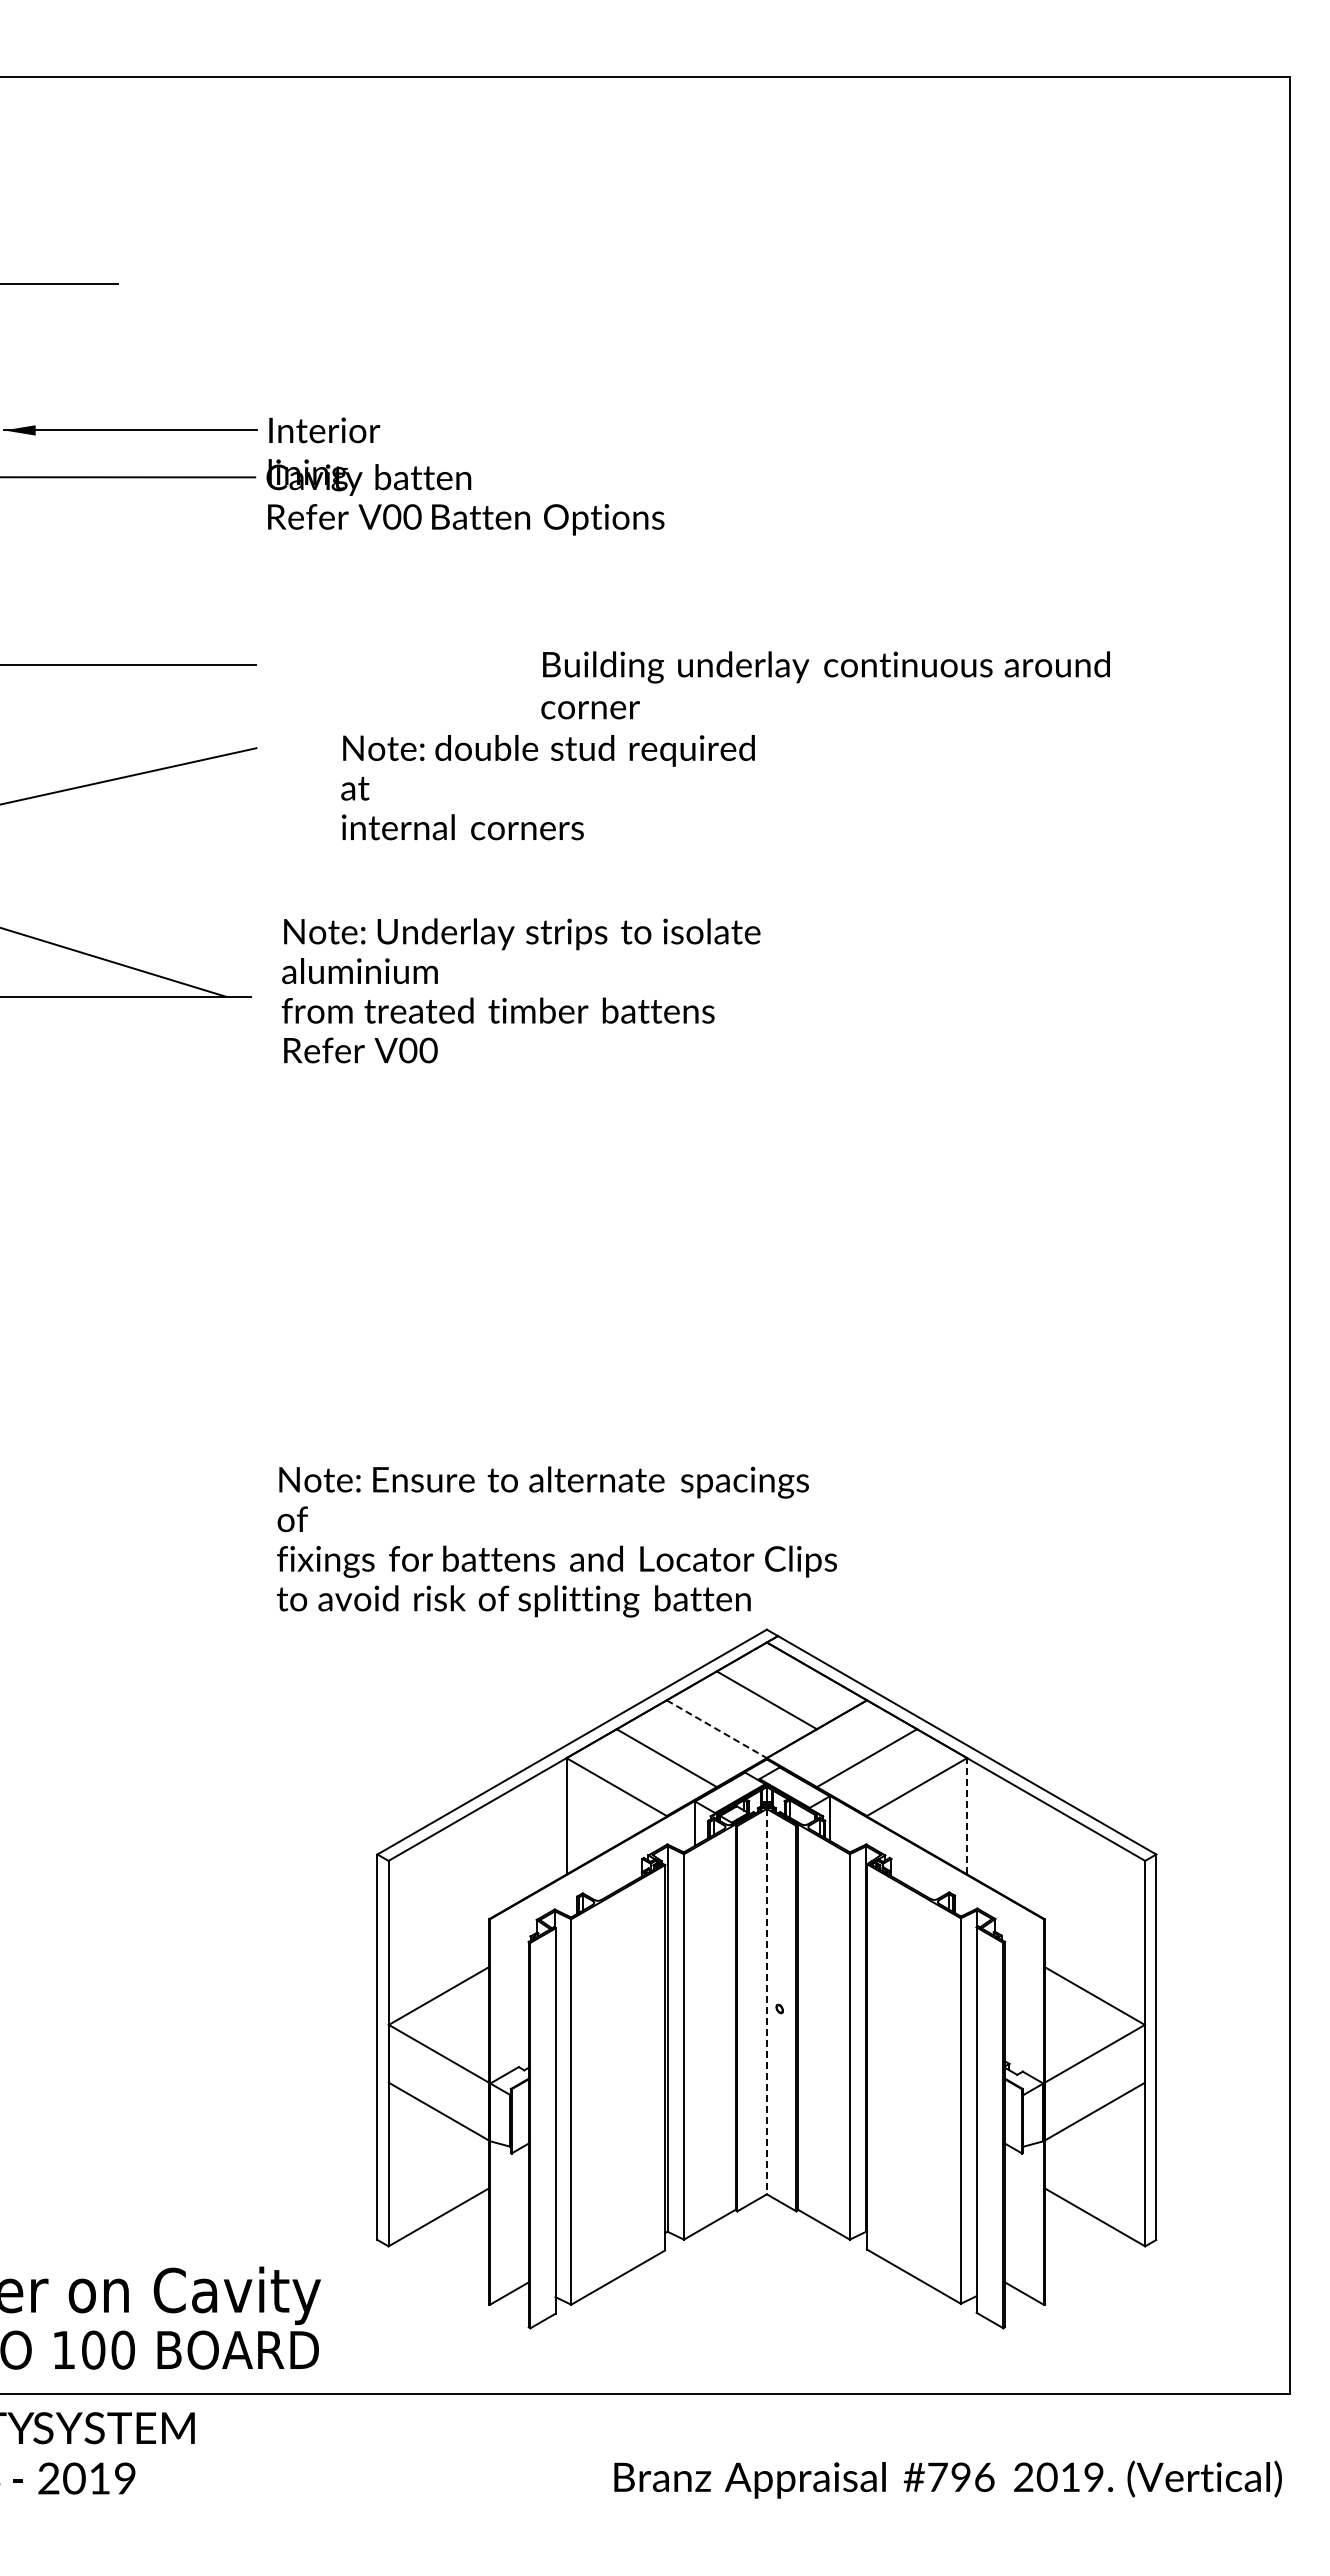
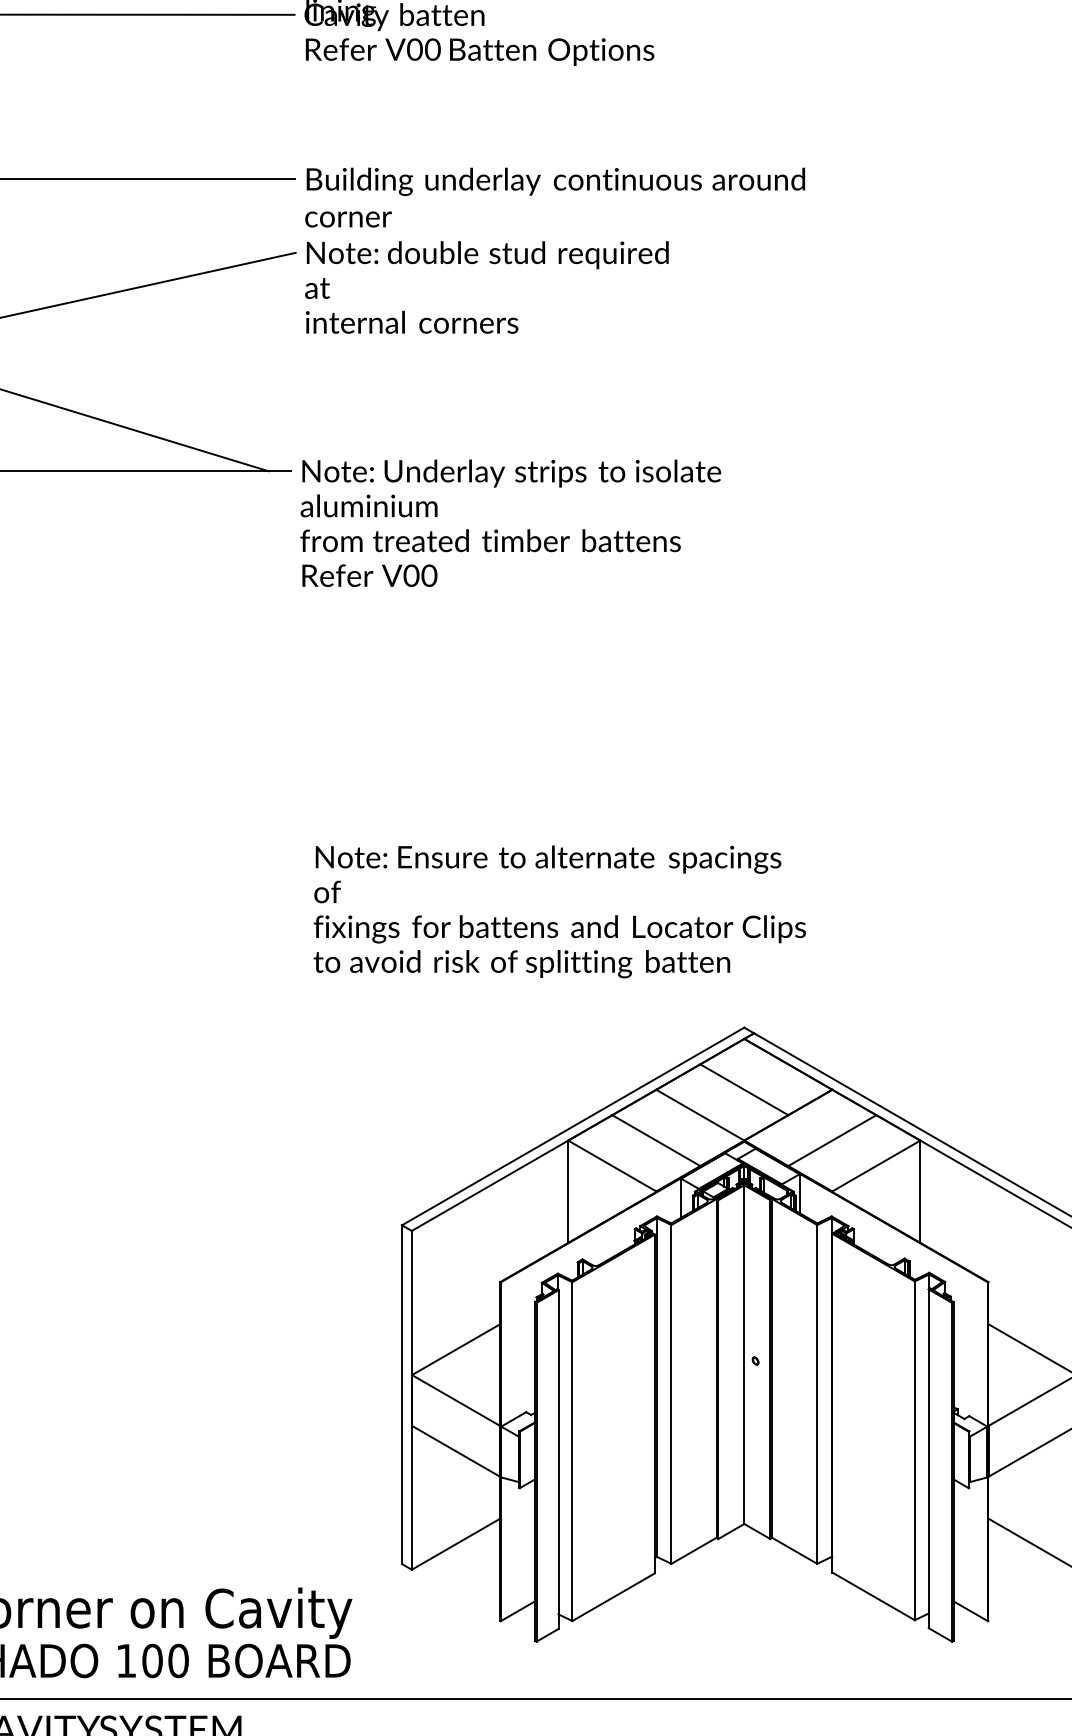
text: (825, 685) -> (555, 197), moved
text: (547, 787) -> (486, 287), moved
text: (520, 990) -> (510, 522), moved
text: (556, 1541) -> (559, 911), moved
line: (716, 1729) -> (700, 1115), dashed -> solid
line: (967, 1815) -> (920, 1191), dashed -> solid
line: (766, 2001) -> (743, 1354), dashed -> solid

